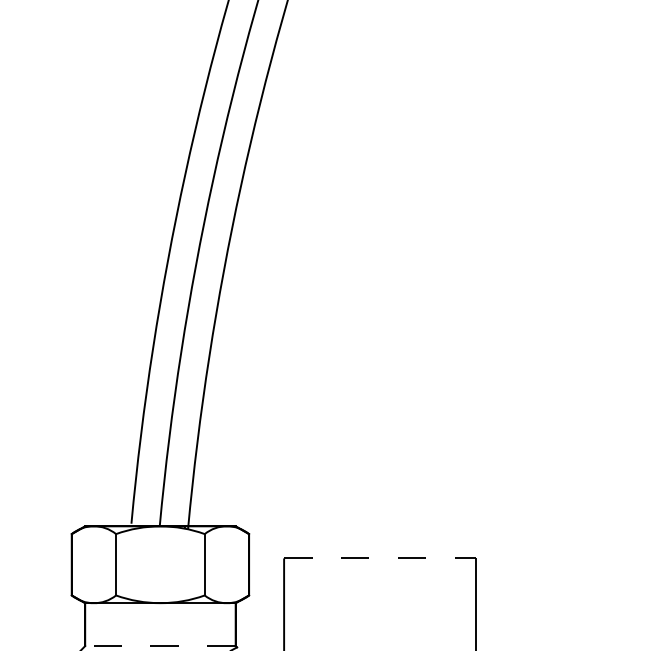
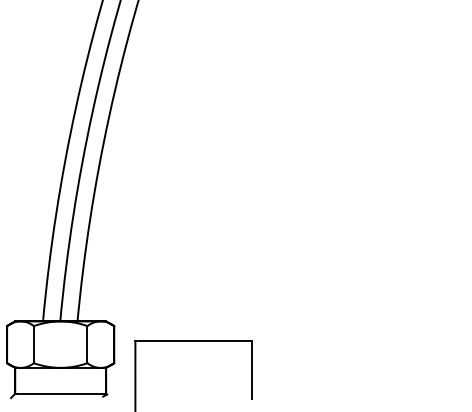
line: (380, 557) -> (193, 340), dashed -> solid
line: (160, 645) -> (60, 393), dashed -> solid

